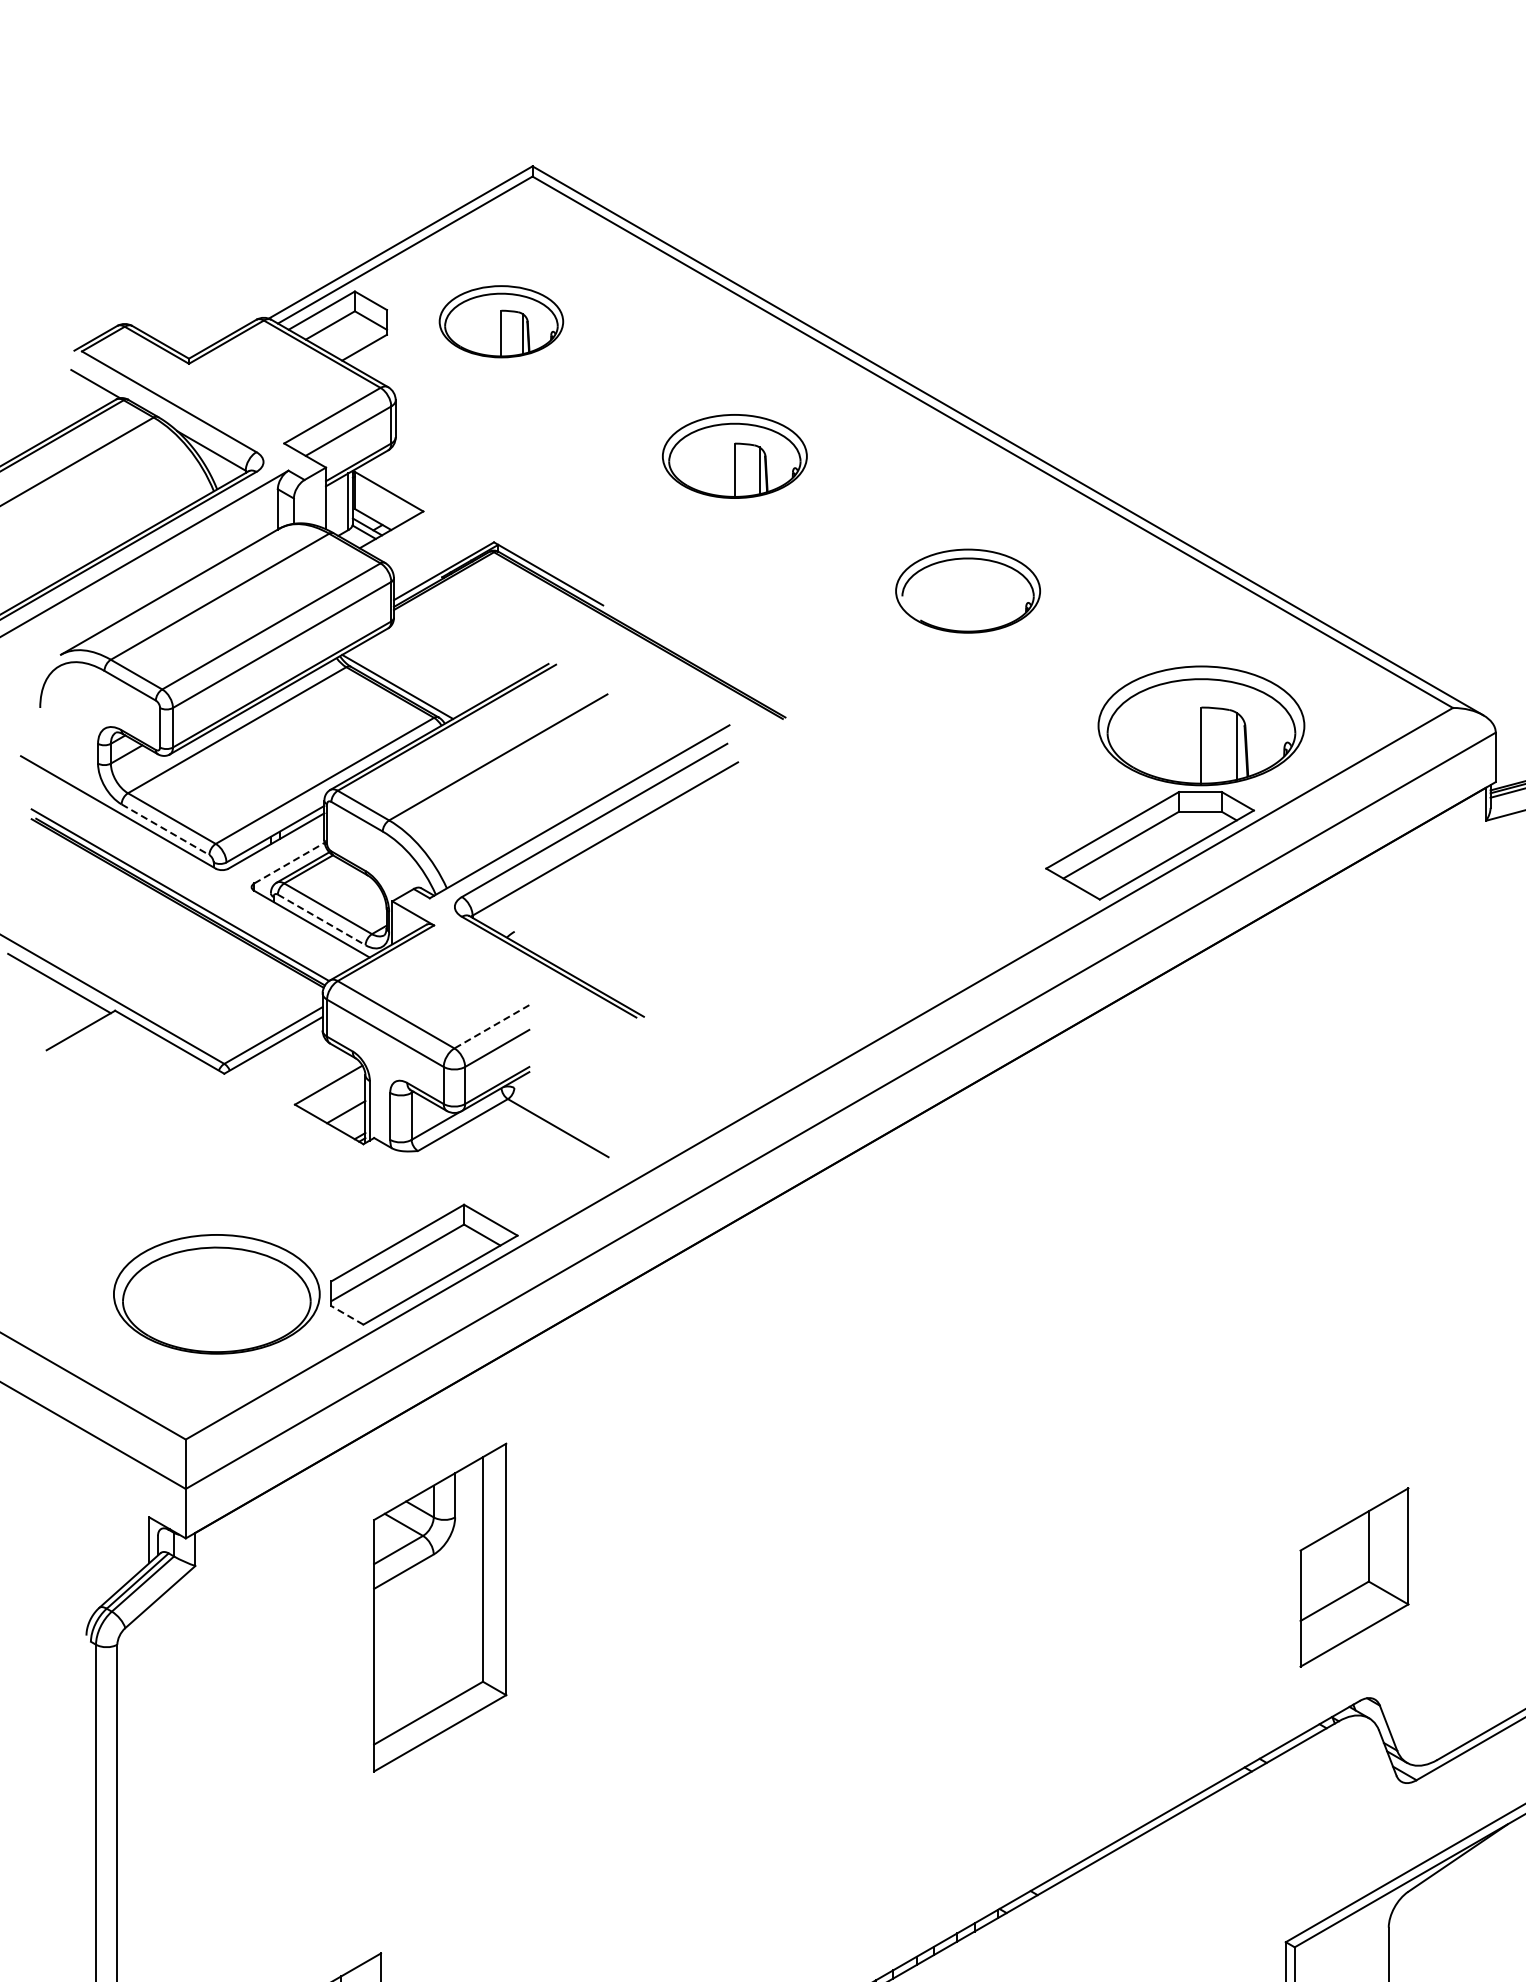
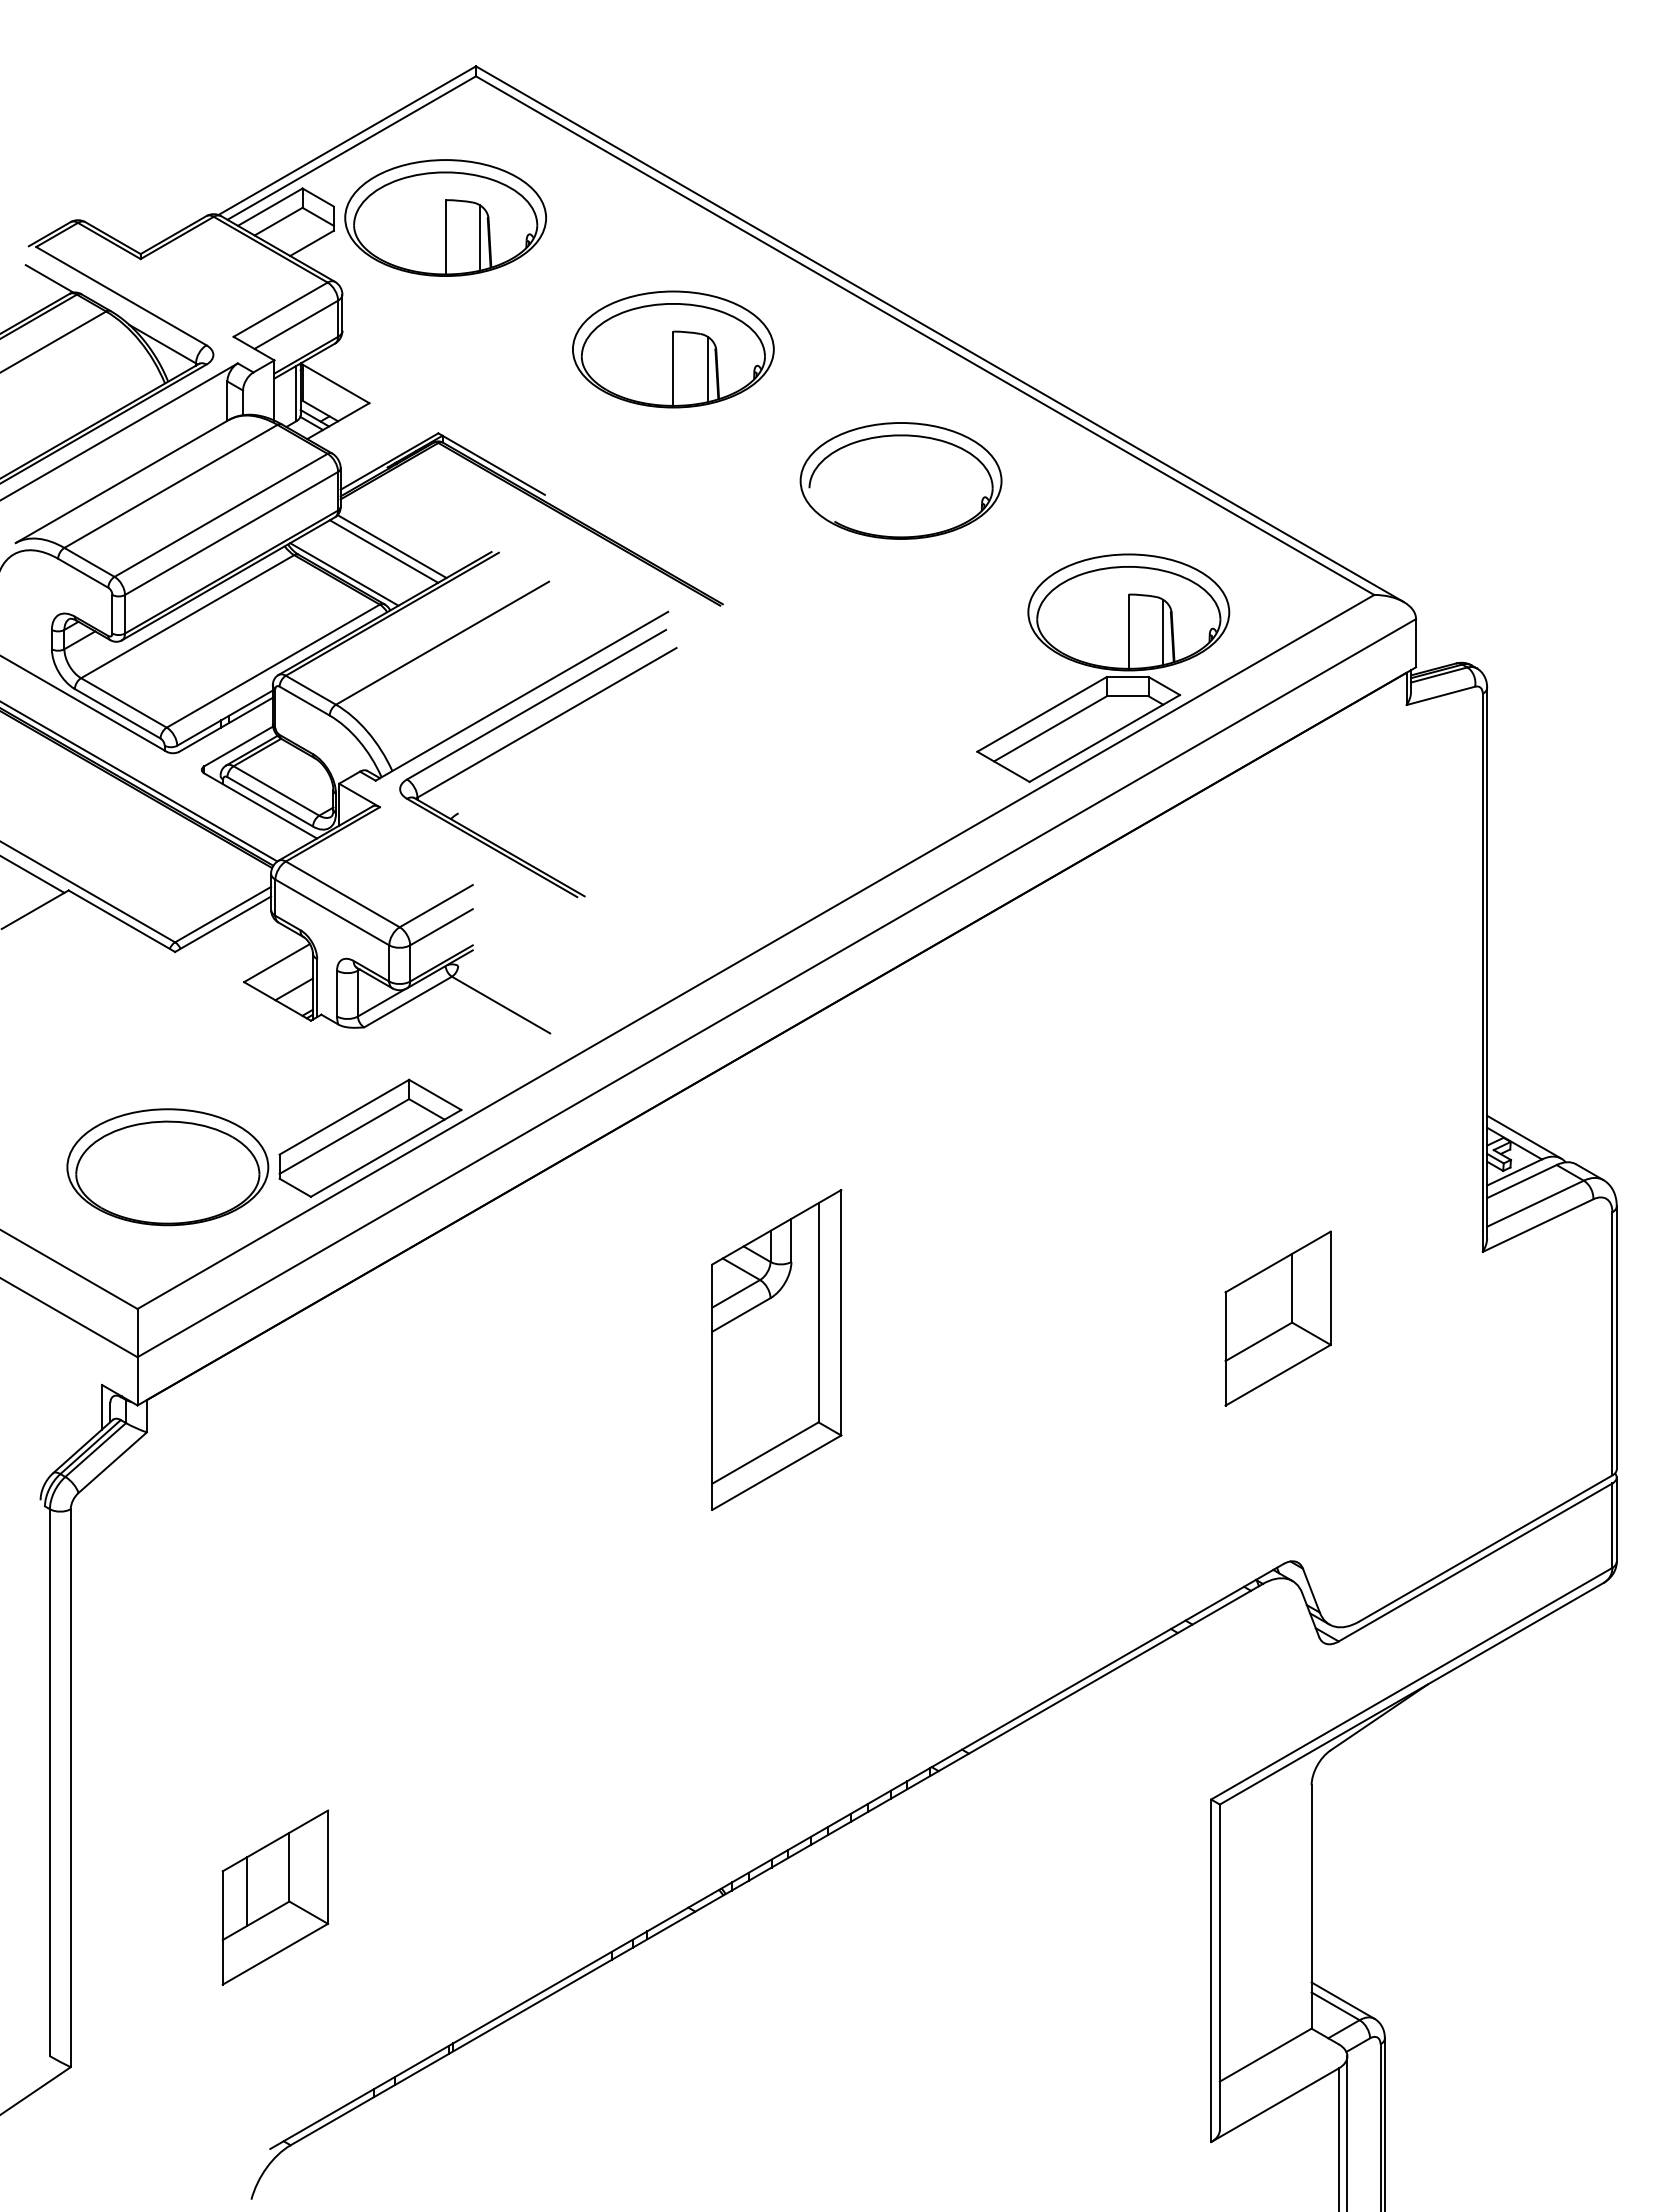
part: (501, 321) -> (445, 217), size x1.67
part: (734, 456) -> (673, 349), size x1.43
part: (967, 590) -> (900, 480), size x1.43
line: (446, 658) -> (391, 546), added
line: (437, 663) -> (383, 551), added
line: (166, 830) -> (118, 714), dashed -> solid
line: (289, 863) -> (238, 746), dashed -> solid
line: (322, 920) -> (270, 802), dashed -> solid
line: (491, 1027) -> (435, 906), dashed -> solid
line: (346, 1315) -> (294, 1187), dashed -> solid
part: (1353, 1577) -> (1277, 1318), moved
part: (439, 1607) -> (776, 1349), moved

